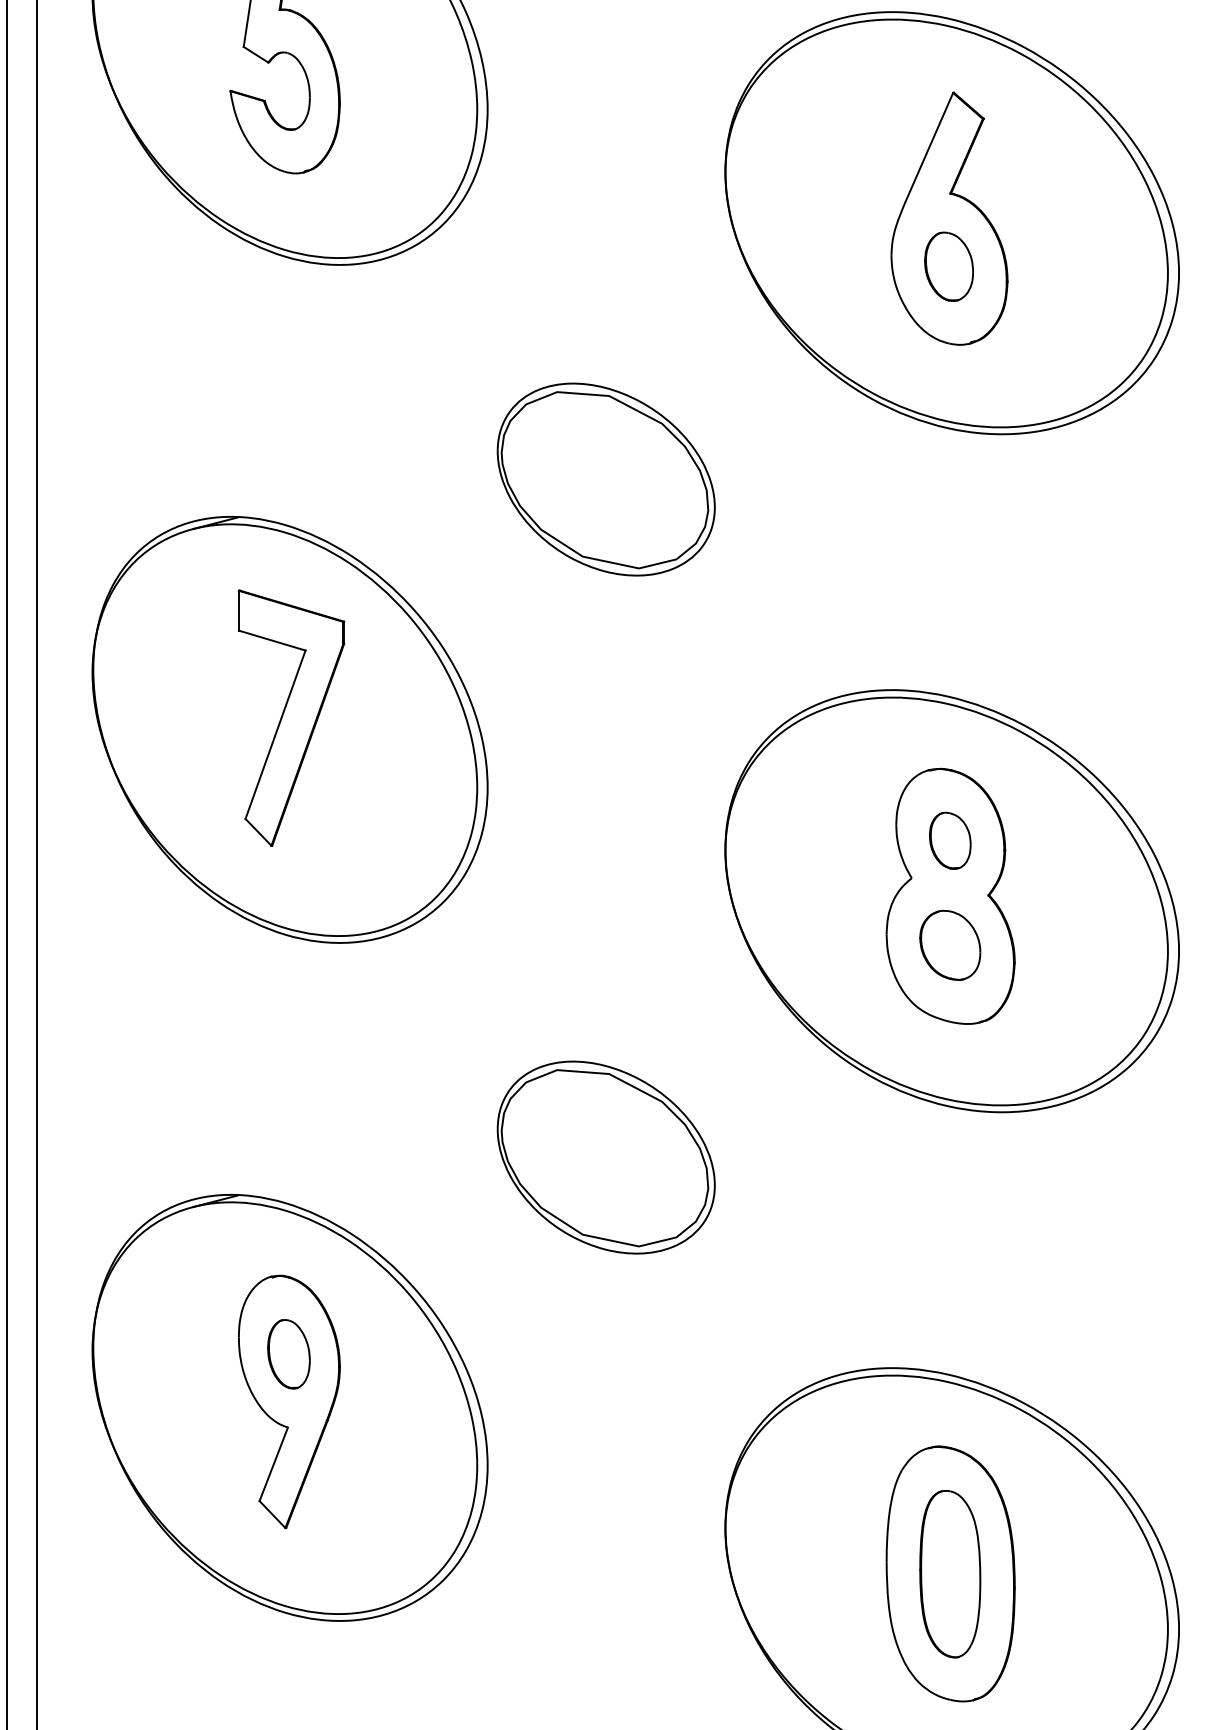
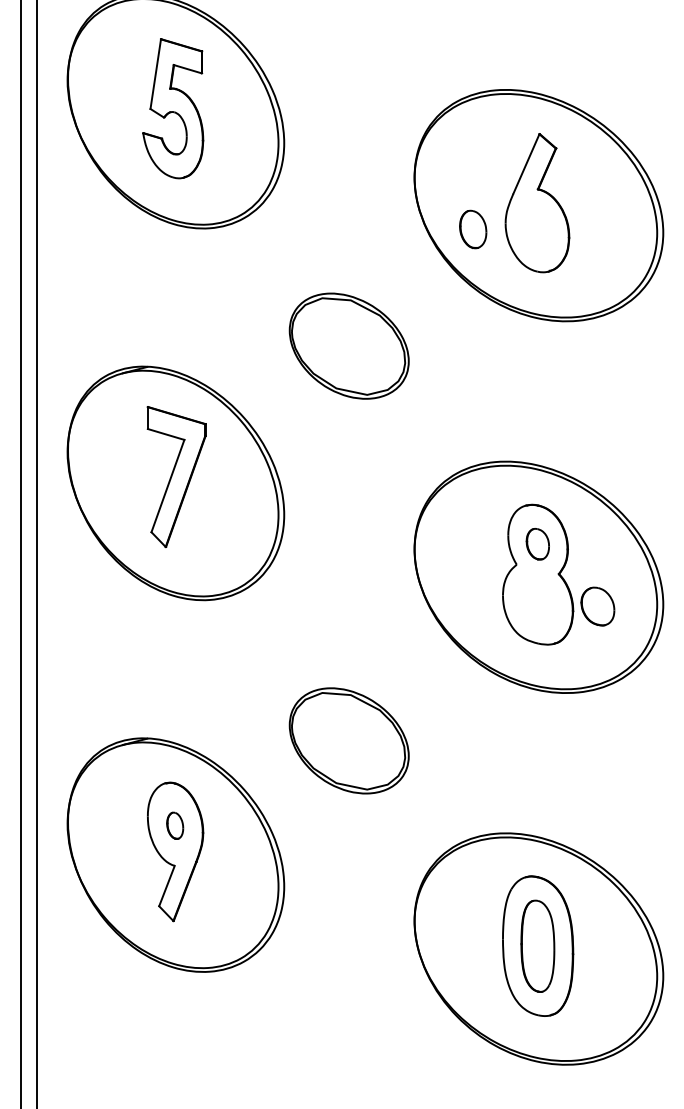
part: (949, 266) -> (473, 229), moved
part: (949, 945) -> (597, 606), moved
part: (604, 1156) -> (348, 740), moved
part: (287, 1353) -> (174, 825), size x0.7

